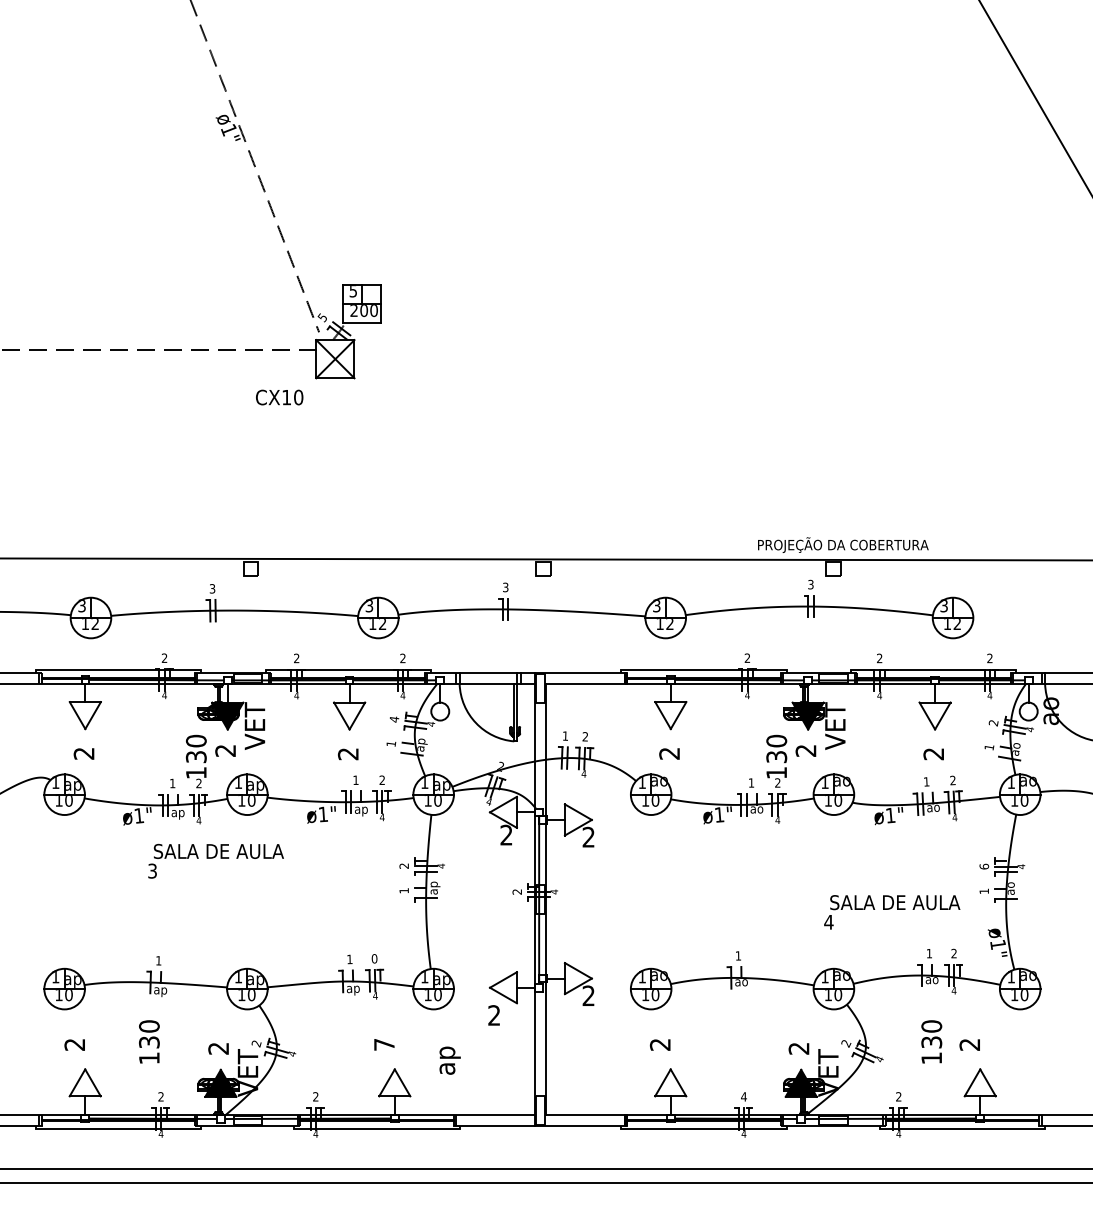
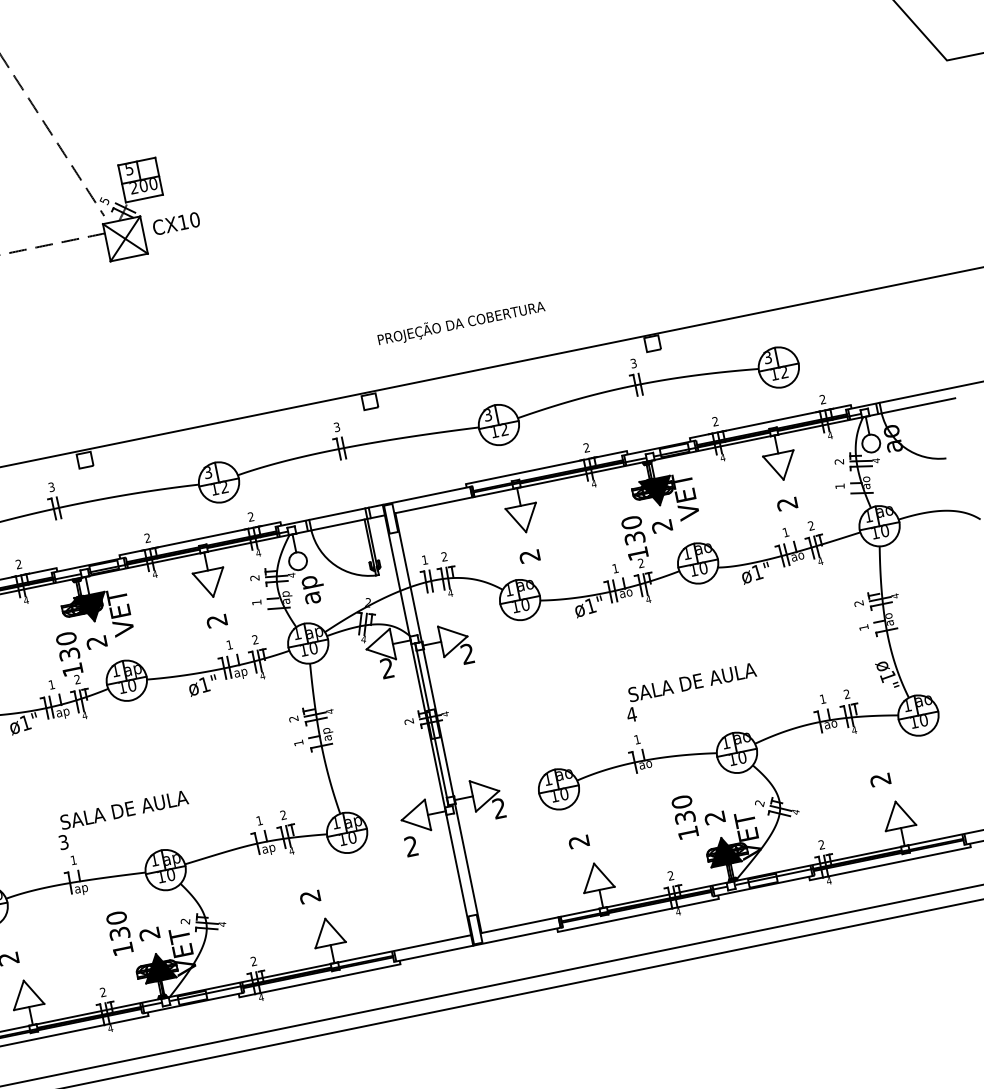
text: (279, 397) -> (176, 223), moved
text: (843, 544) -> (461, 322), moved
text: (394, 719) -> (255, 578), 4 -> 2
text: (215, 860) -> (122, 819), moved
text: (984, 866) -> (859, 603), 6 -> 2
text: (892, 912) -> (691, 692), moved
text: (374, 958) -> (283, 814), 0 -> 2
text: (149, 1041) -> (119, 932), moved
text: (931, 1041) -> (684, 816), moved
text: (384, 1044) -> (310, 896), 7 -> 2
text: (449, 1060) -> (313, 589), moved
text: (743, 1096) -> (670, 875), 4 -> 2

